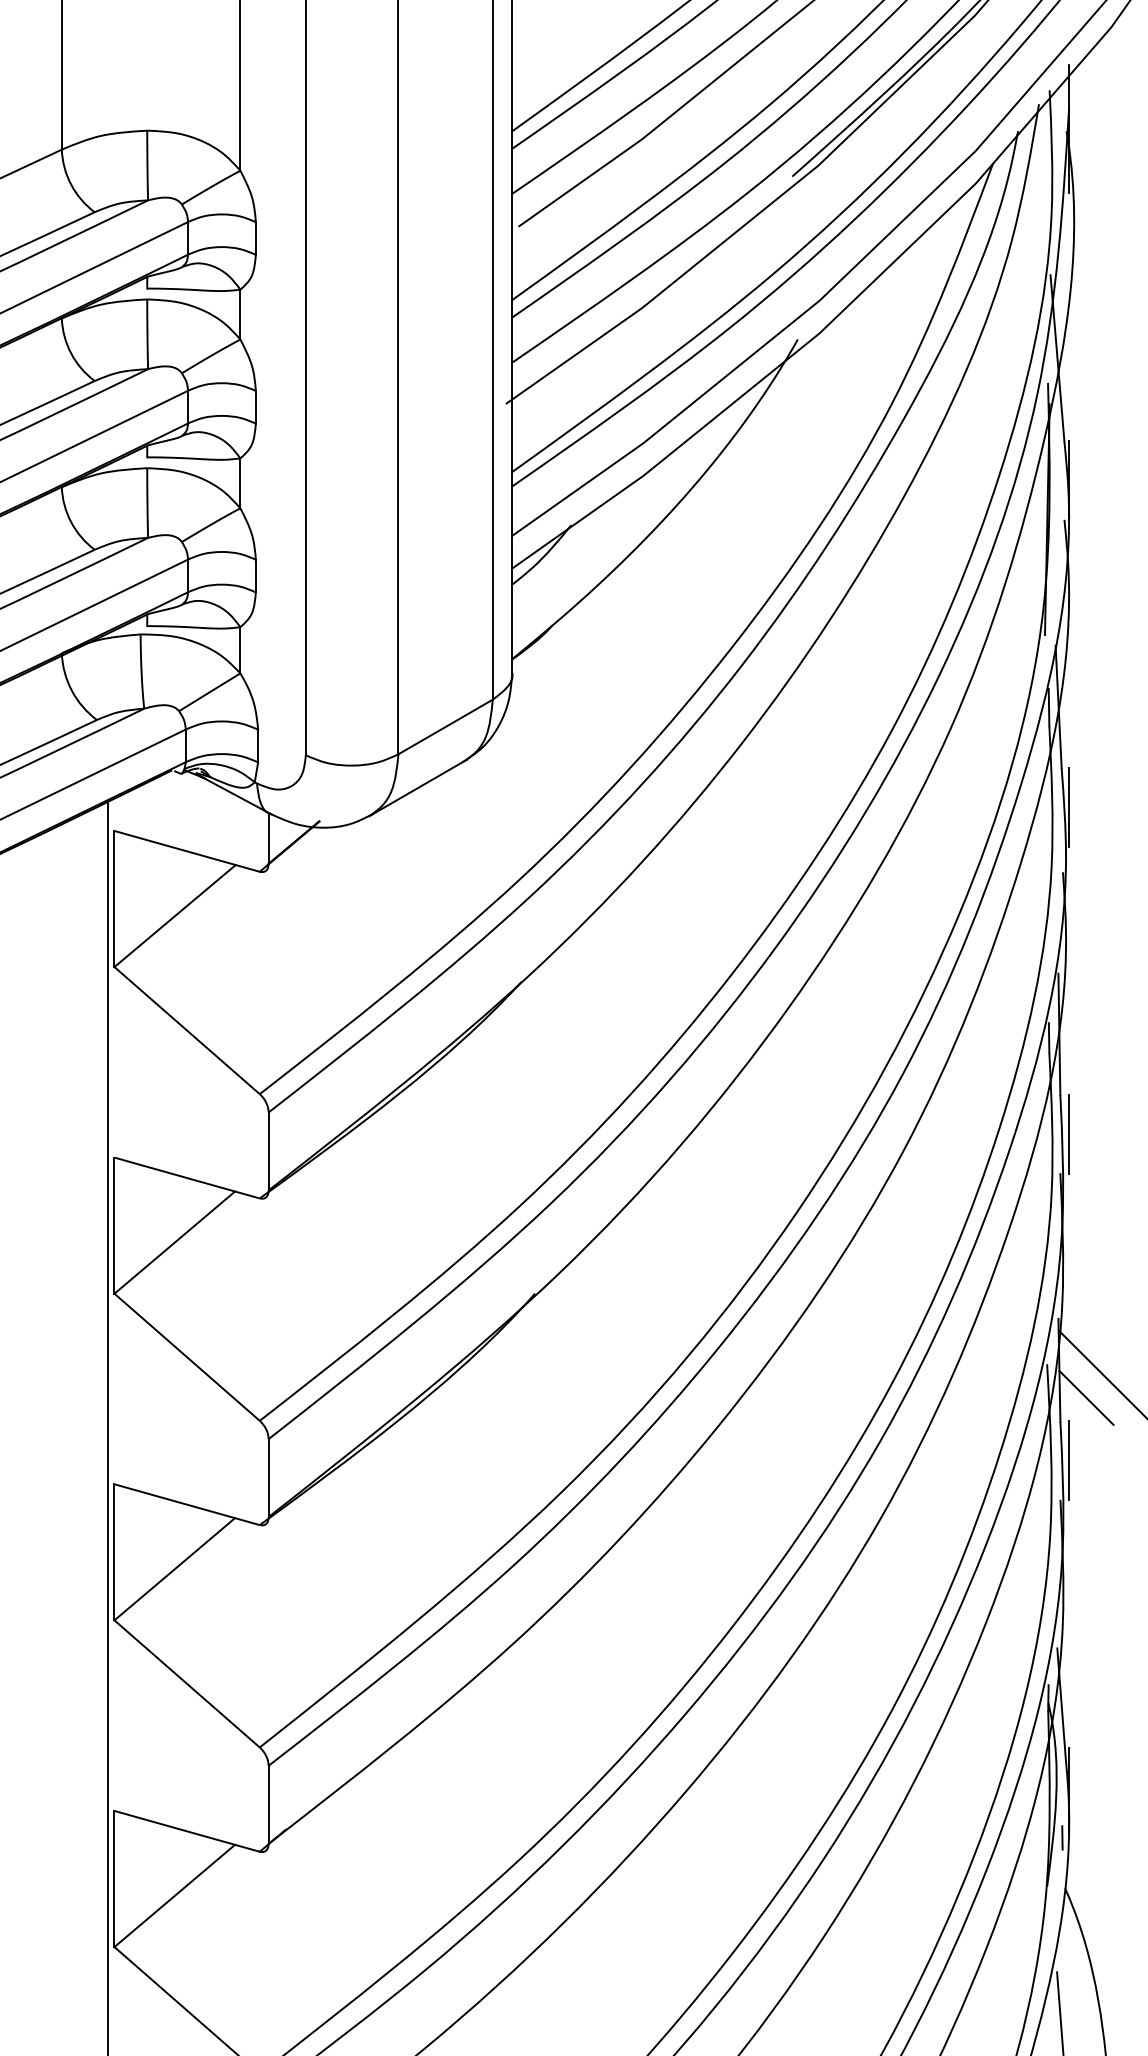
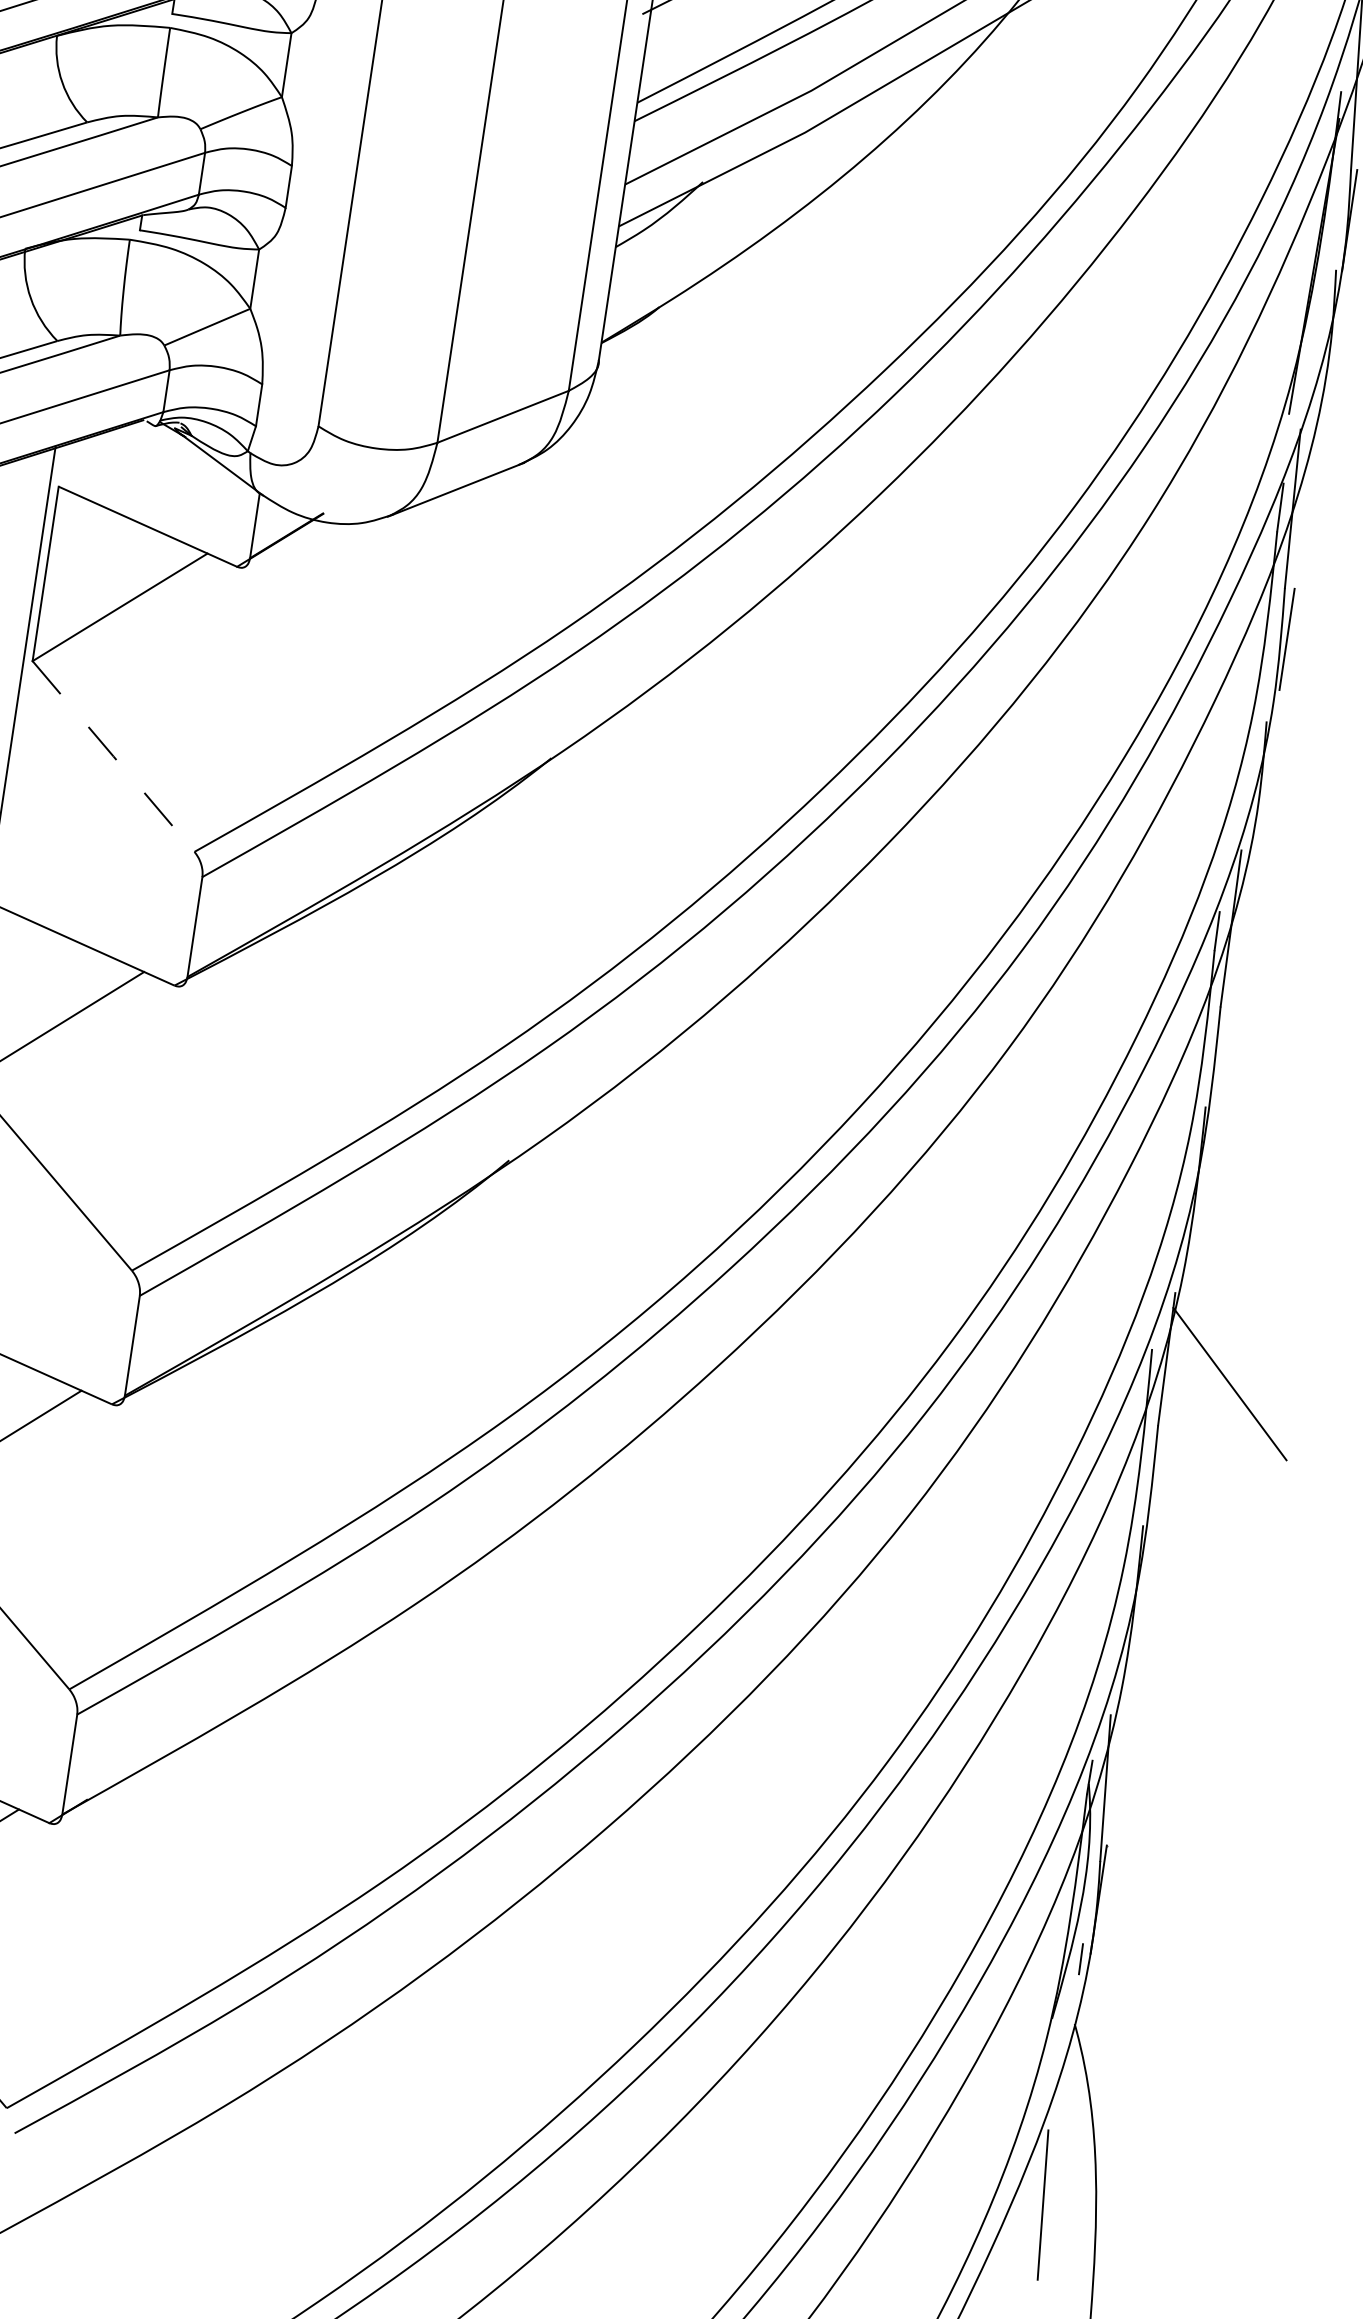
line: (187, 1030) -> (114, 756), solid -> dashed
line: (1069, 1133) -> (1225, 1057), removed
line: (1086, 1397) -> (1196, 1399), removed
line: (1069, 1460) -> (1162, 1476), removed

